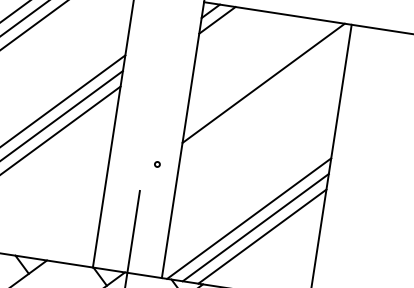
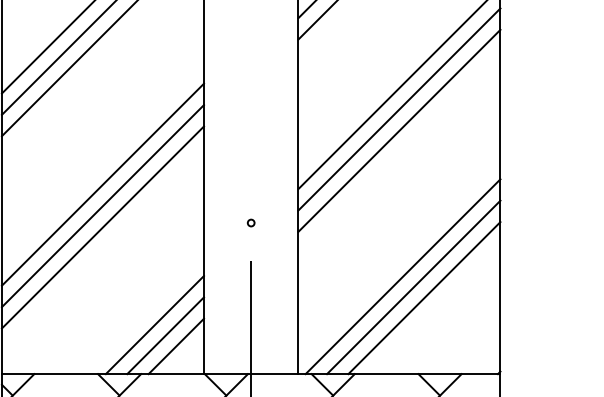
line: (265, 96) -> (399, 109), added
line: (262, 111) -> (399, 130), added
circle: (157, 164) -> (251, 222), moved
line: (62, 225) -> (154, 324), added
line: (69, 235) -> (165, 335), added
line: (75, 244) -> (176, 346), added

